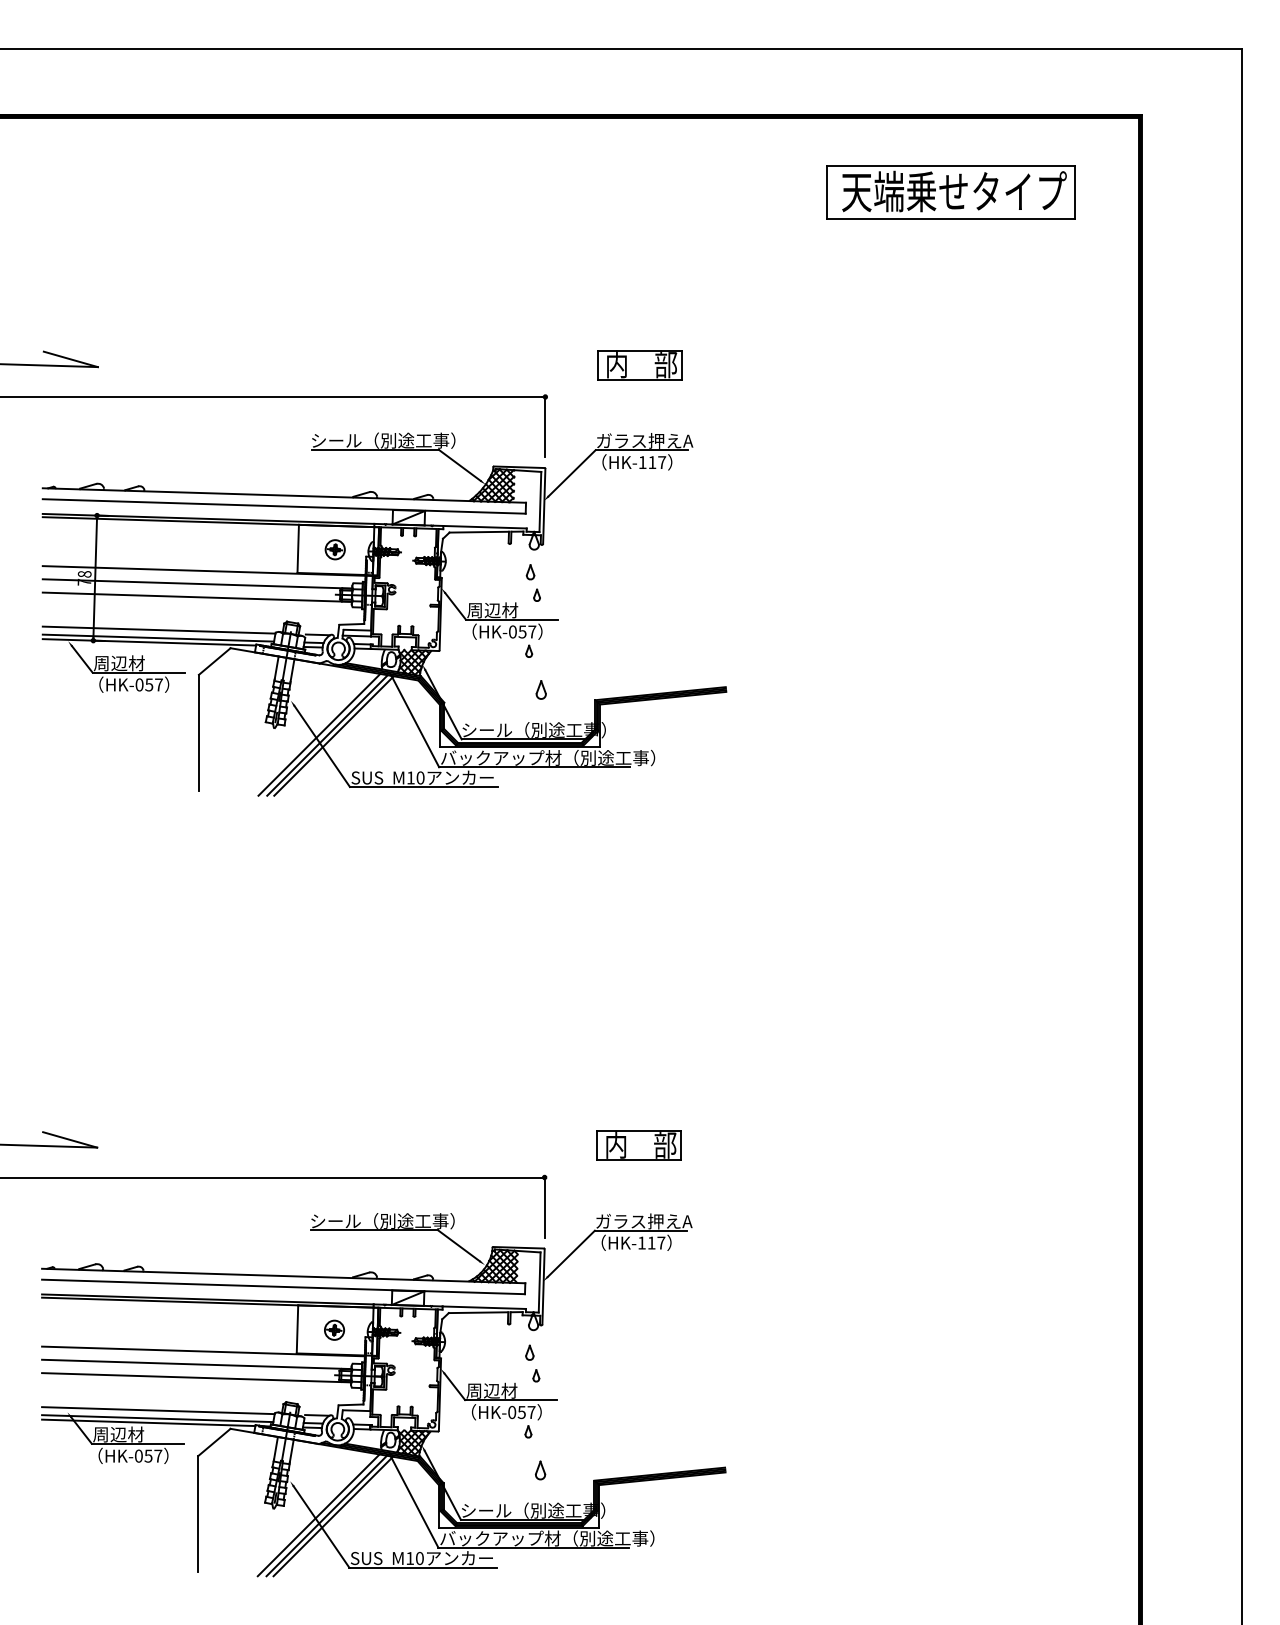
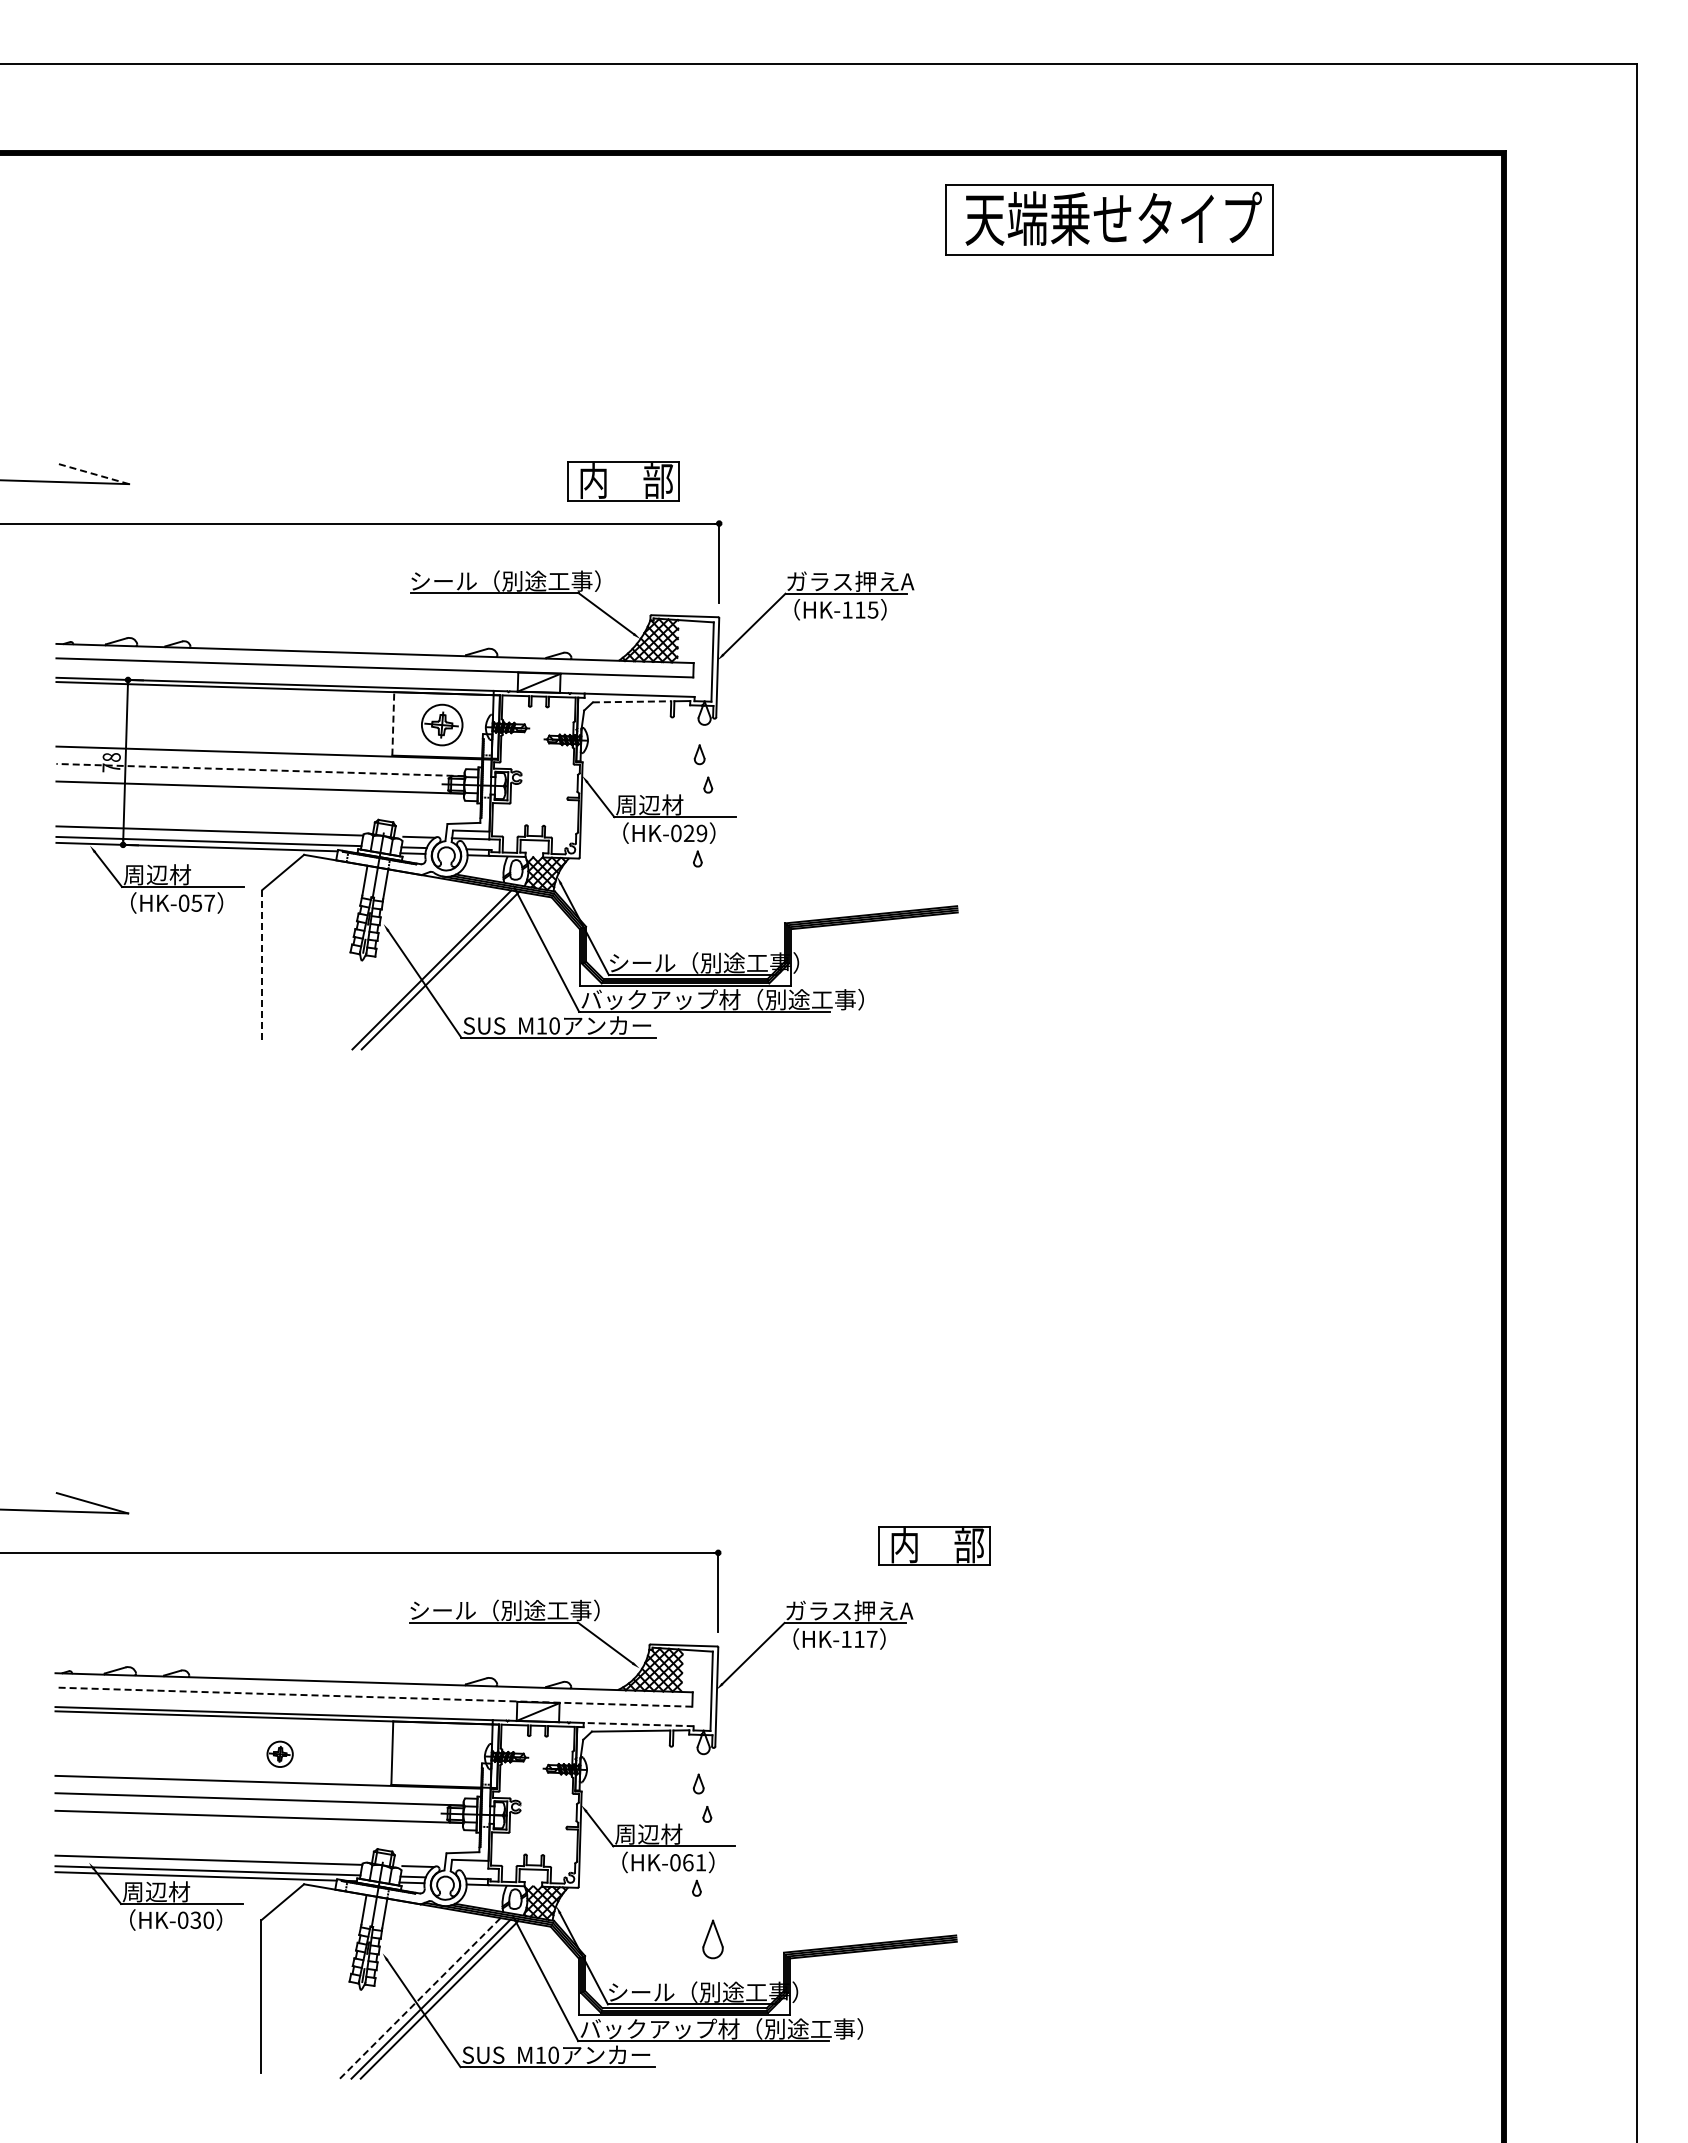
part: (951, 192) -> (1109, 219), moved
line: (70, 359) -> (93, 473), solid -> dashed
part: (639, 365) -> (623, 481), moved
text: (661, 462) -> (872, 609), HK-117 -> HK-115
line: (479, 531) -> (632, 701), solid -> dashed
line: (298, 548) -> (393, 723), solid -> dashed
part: (334, 549) -> (441, 724), size x1.6
line: (196, 584) -> (259, 770), solid -> dashed
text: (527, 632) -> (695, 833), HK-057 -> HK-029
part: (541, 689) -> (713, 909), removed
line: (199, 732) -> (262, 966), solid -> dashed
line: (318, 734) -> (420, 968), removed
part: (638, 1145) -> (934, 1545), moved
line: (283, 1287) -> (373, 1697), solid -> dashed
line: (484, 1307) -> (638, 1724), solid -> dashed
part: (334, 1329) -> (279, 1753), moved
text: (526, 1412) -> (694, 1862), HK-057 -> HK-061
text: (153, 1455) -> (202, 1919), HK-057 -> HK-030
part: (540, 1469) -> (712, 1938), size x1.6
line: (318, 1515) -> (420, 1998), solid -> dashed

